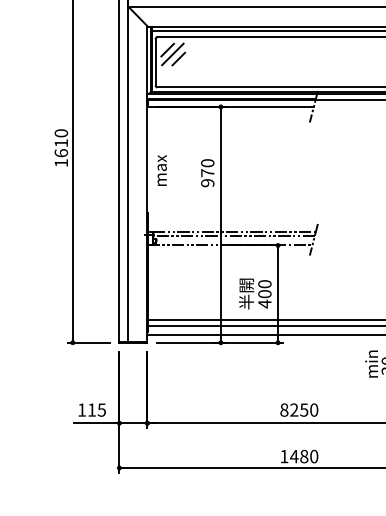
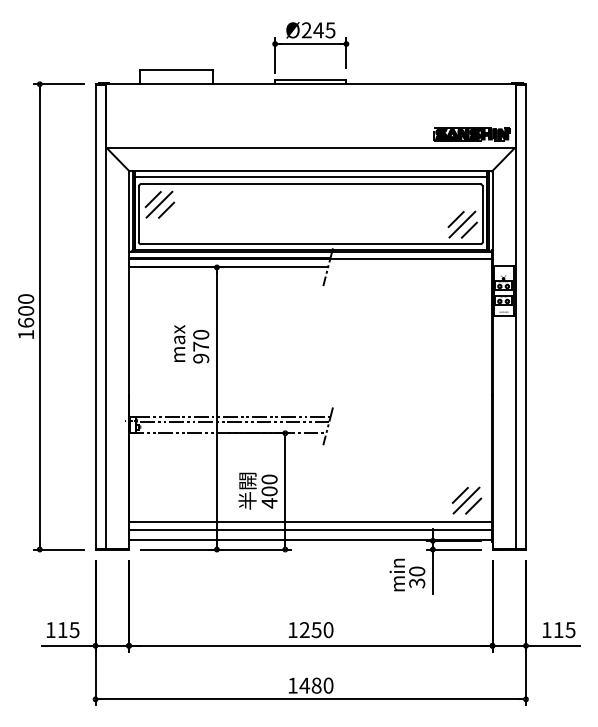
text: (61, 142) -> (26, 310), 1610 -> 1600
text: (161, 170) -> (179, 343), moved
text: (284, 410) -> (292, 630), 8250 -> 1250

